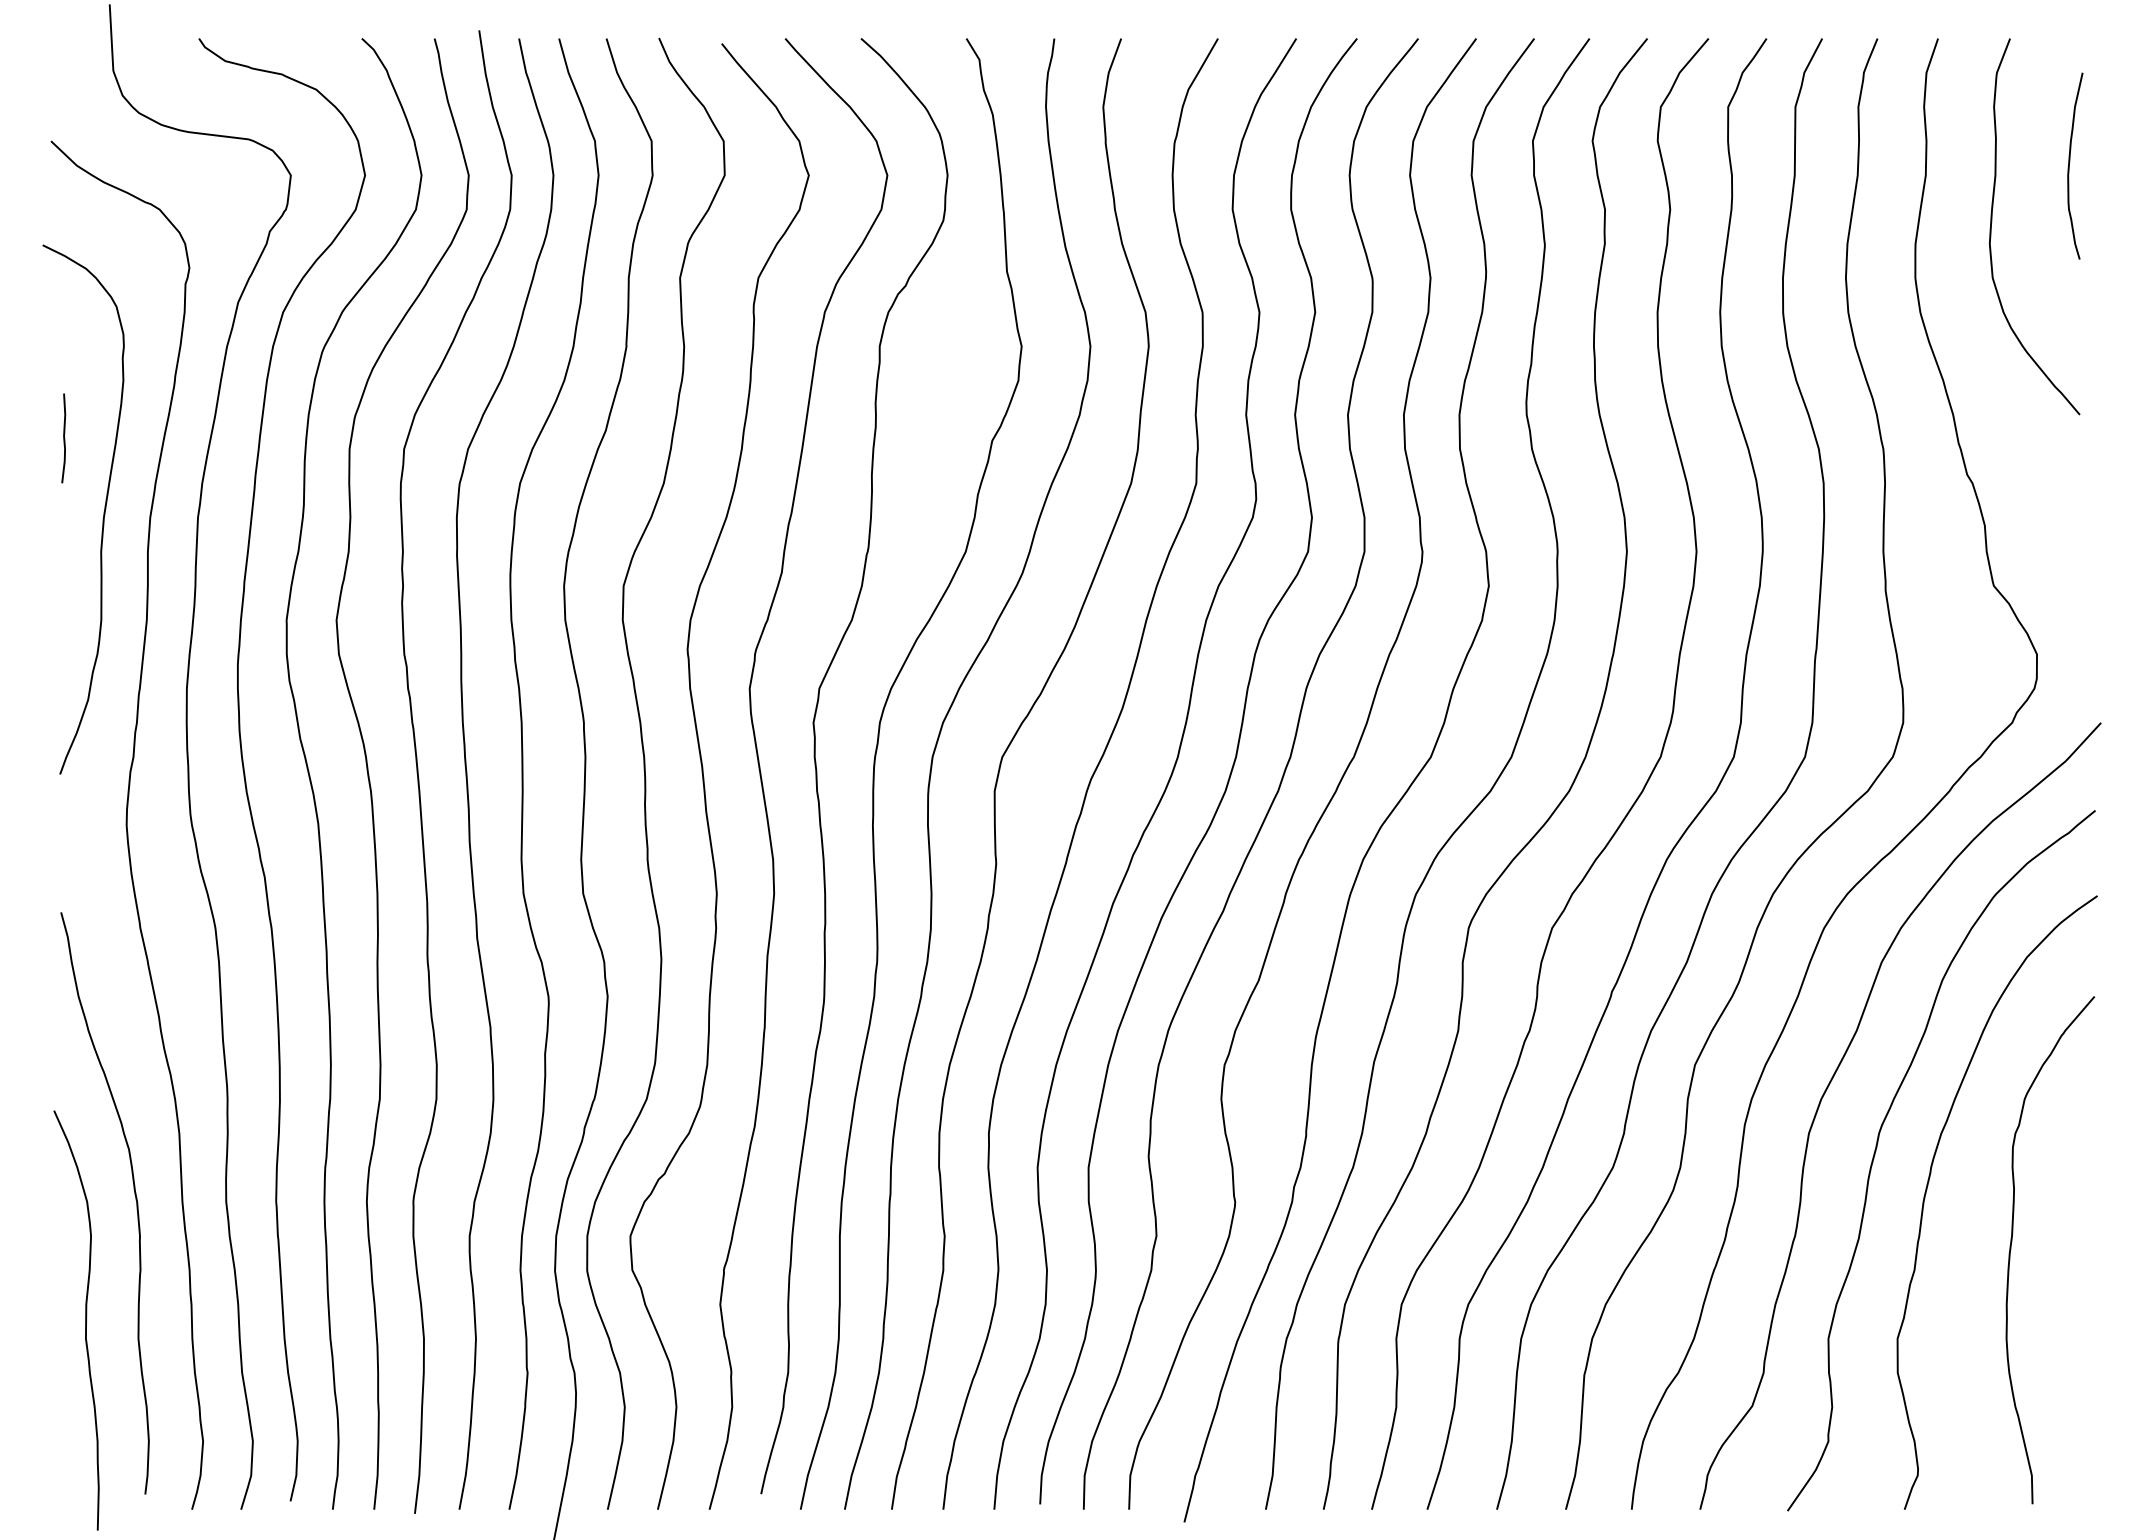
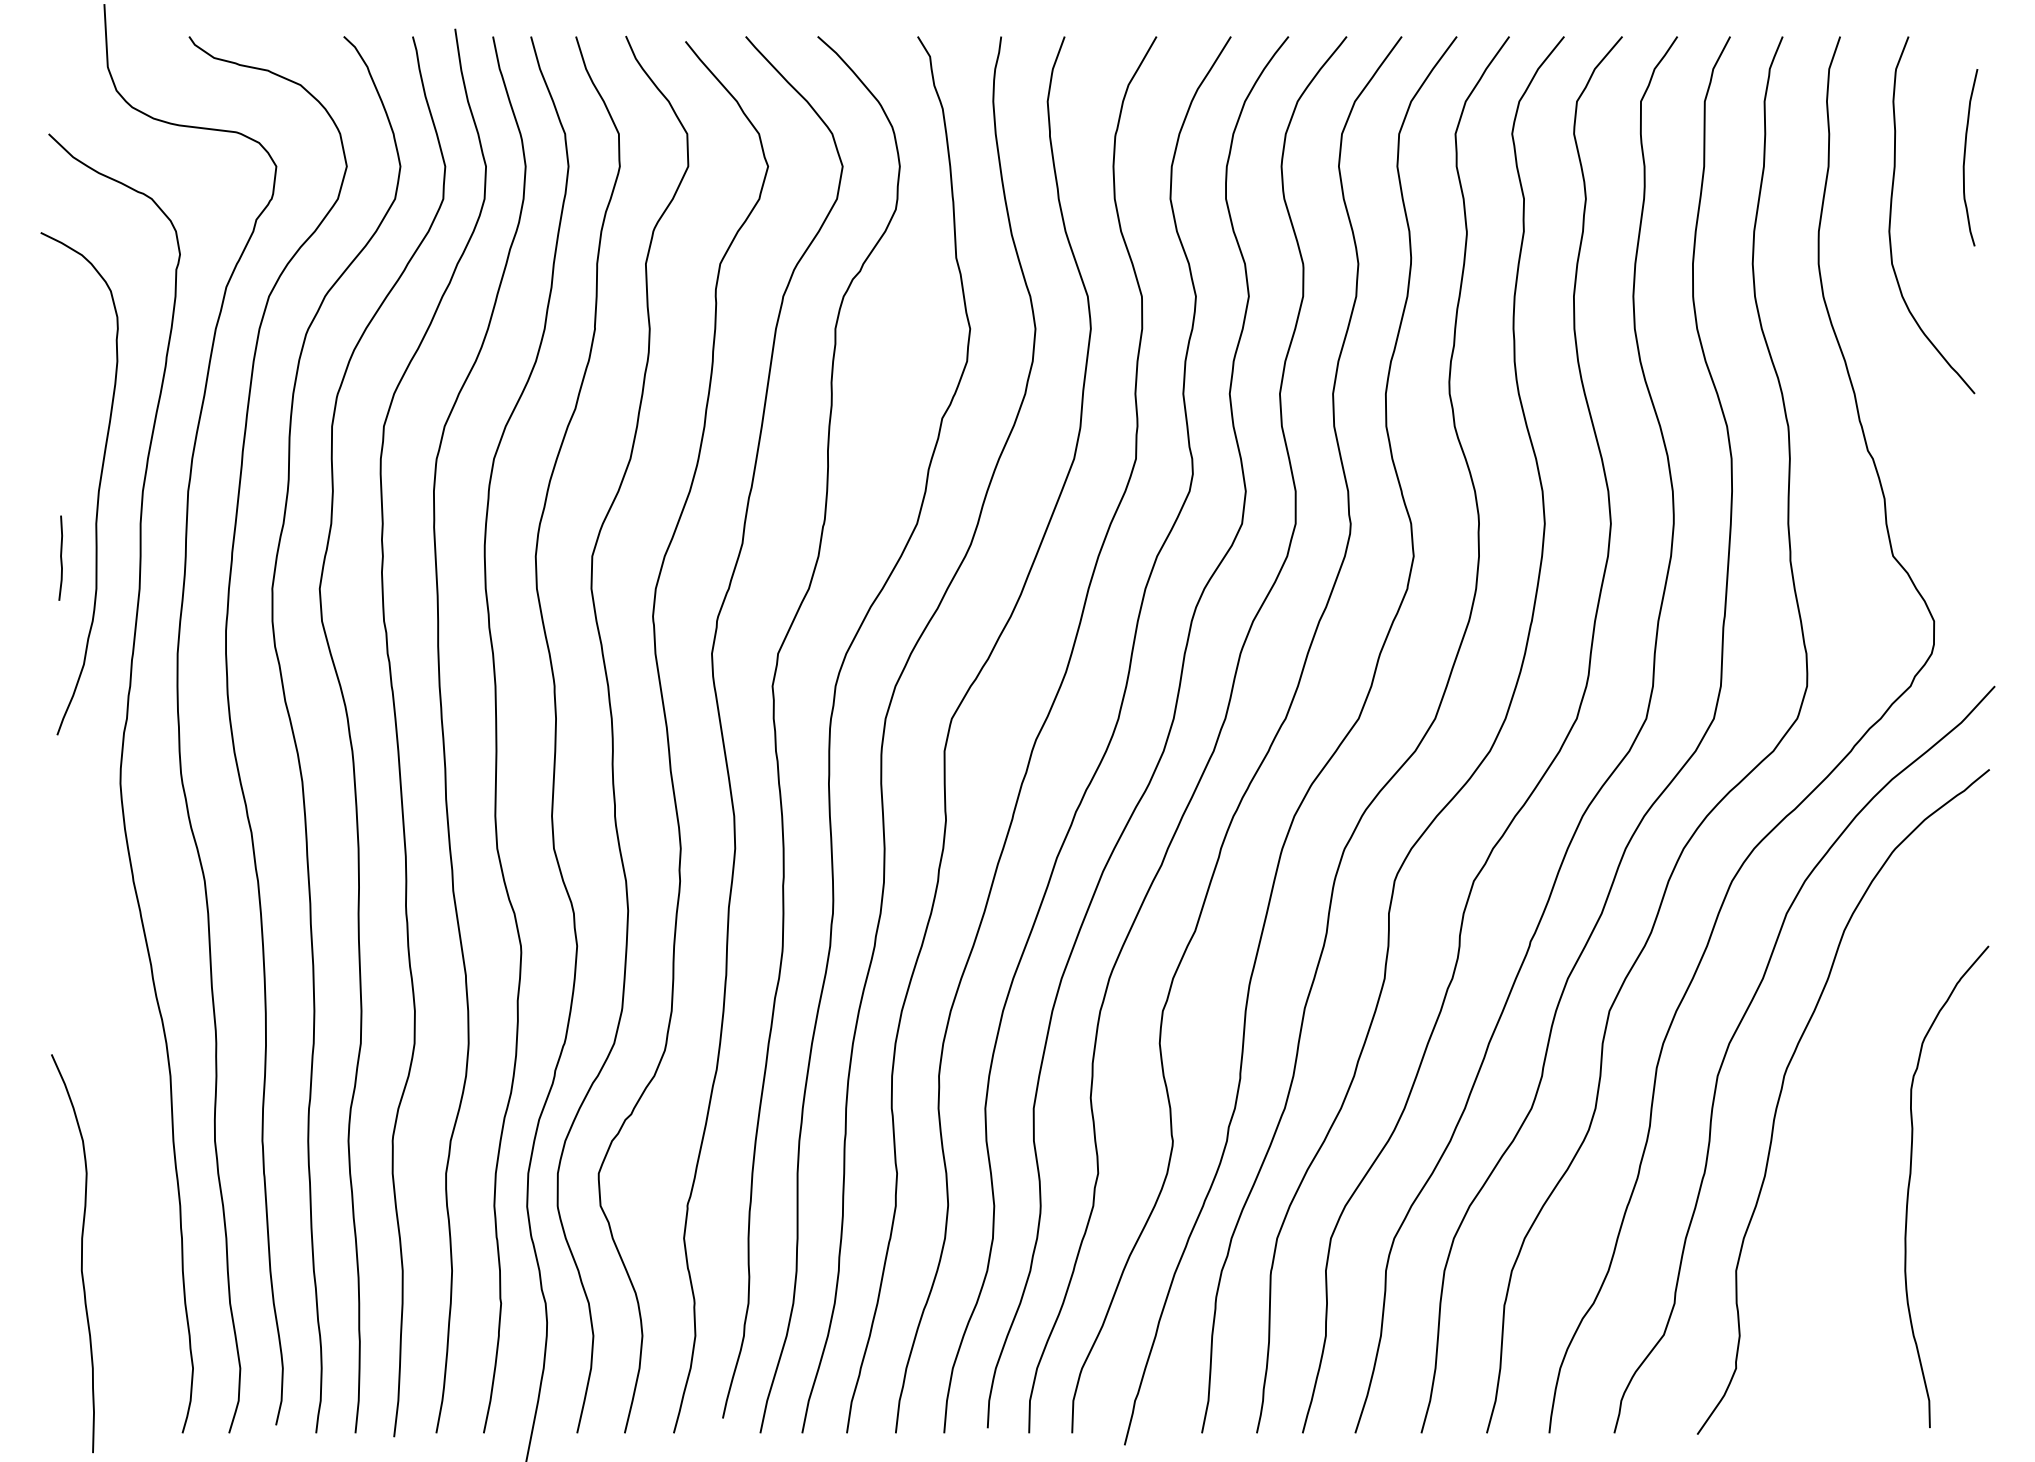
curve: (63, 437) -> (60, 557), moved
curve: (1928, 1184) -> (1831, 1124), removed
curve: (135, 1198) -> (128, 1137), removed

